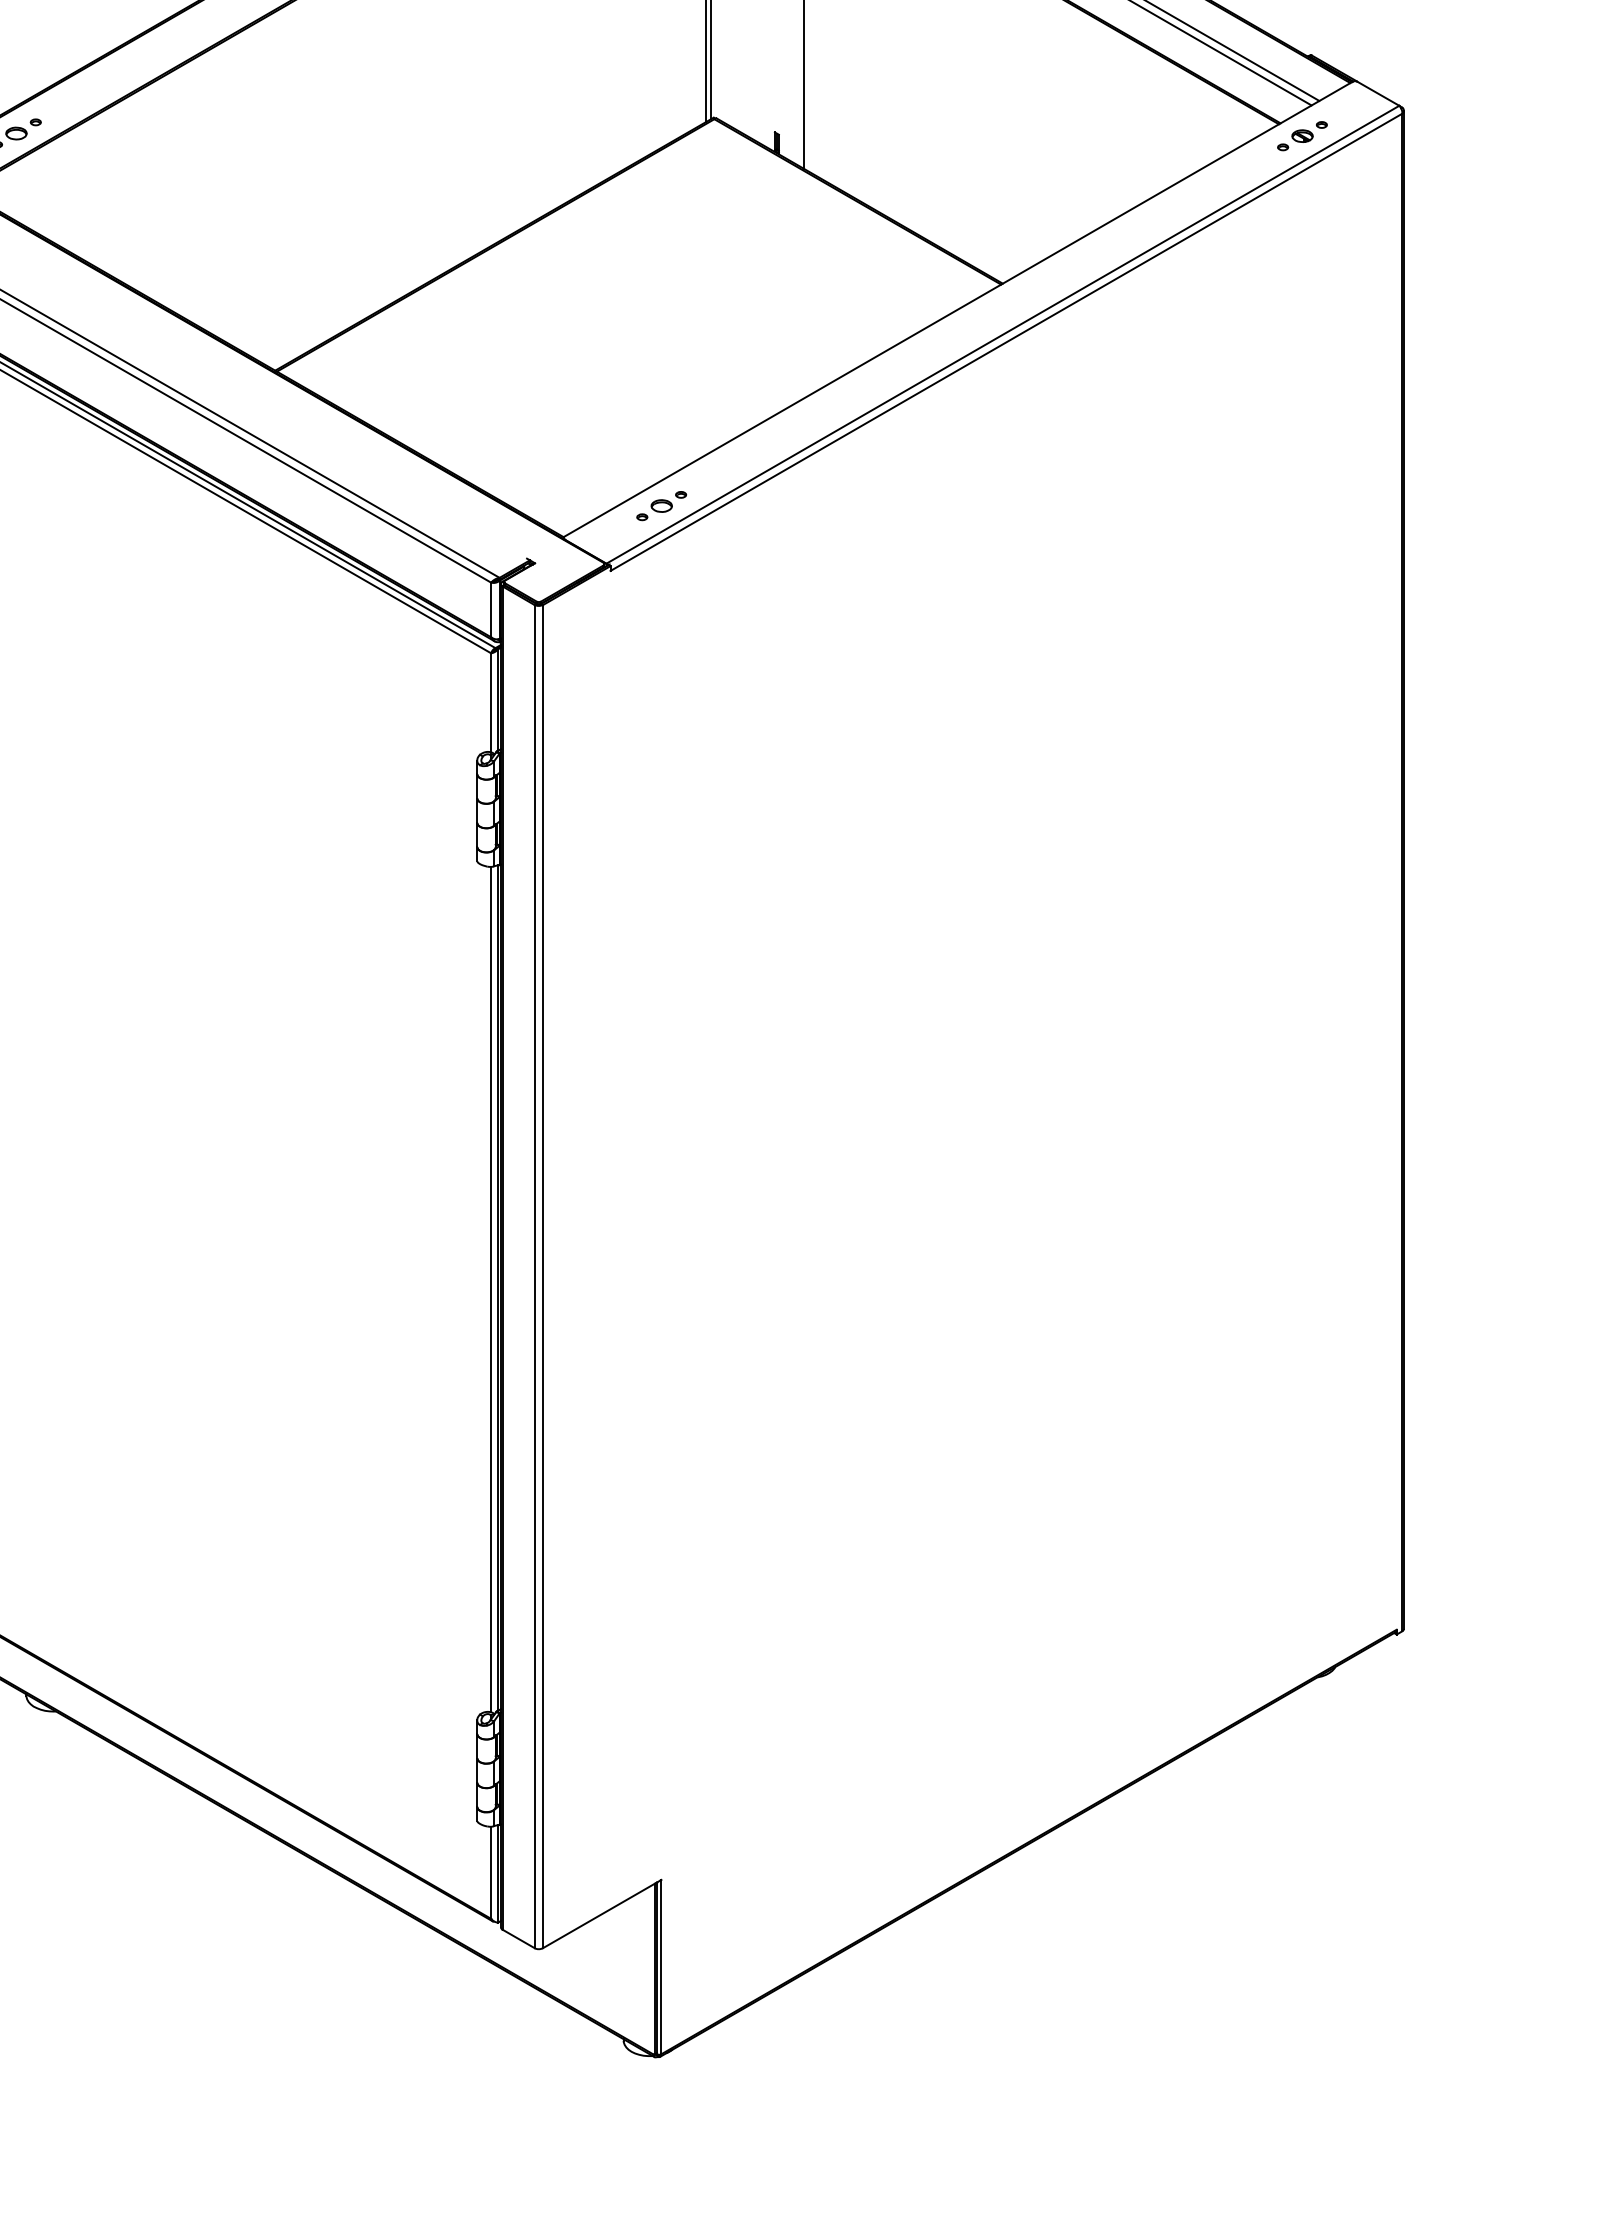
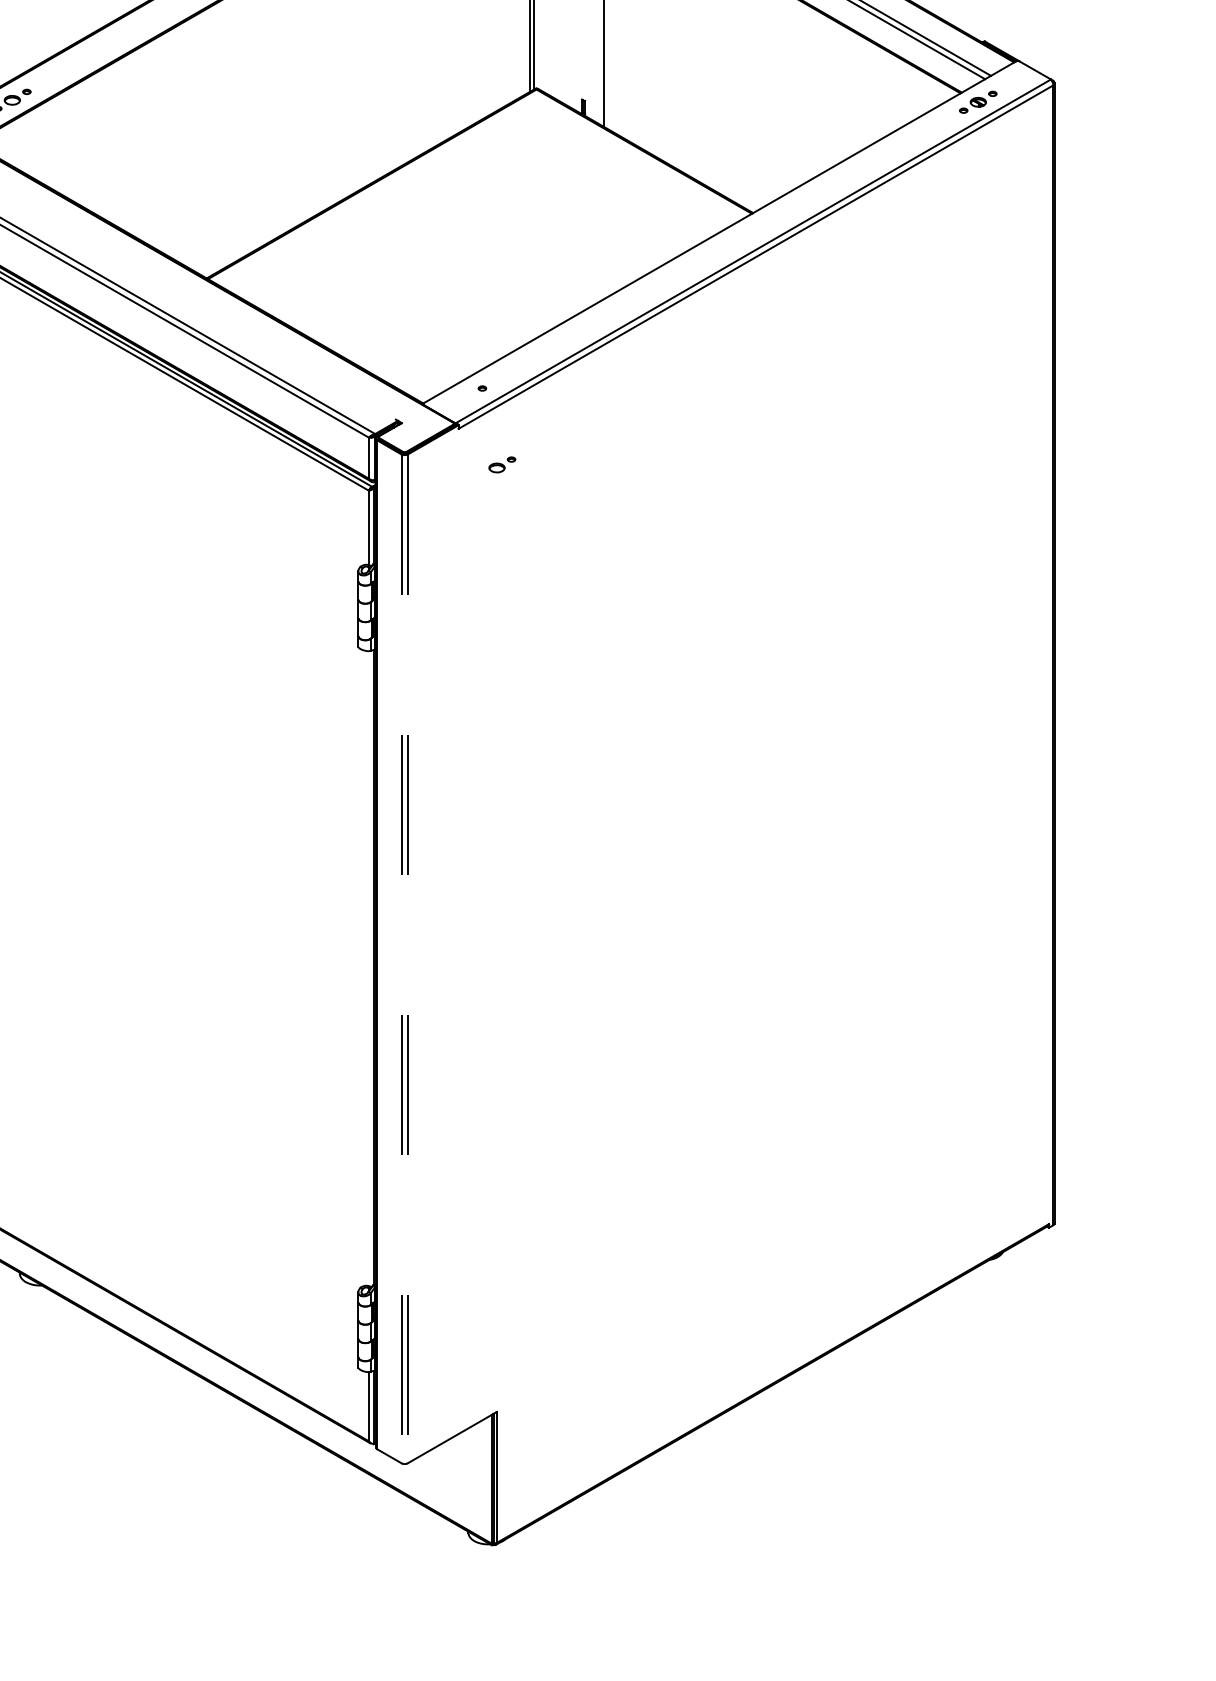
part: (668, 501) -> (502, 464), moved
line: (534, 1276) -> (401, 958), solid -> dashed
line: (543, 1276) -> (408, 958), solid -> dashed
line: (491, 1289) -> (369, 968), removed

